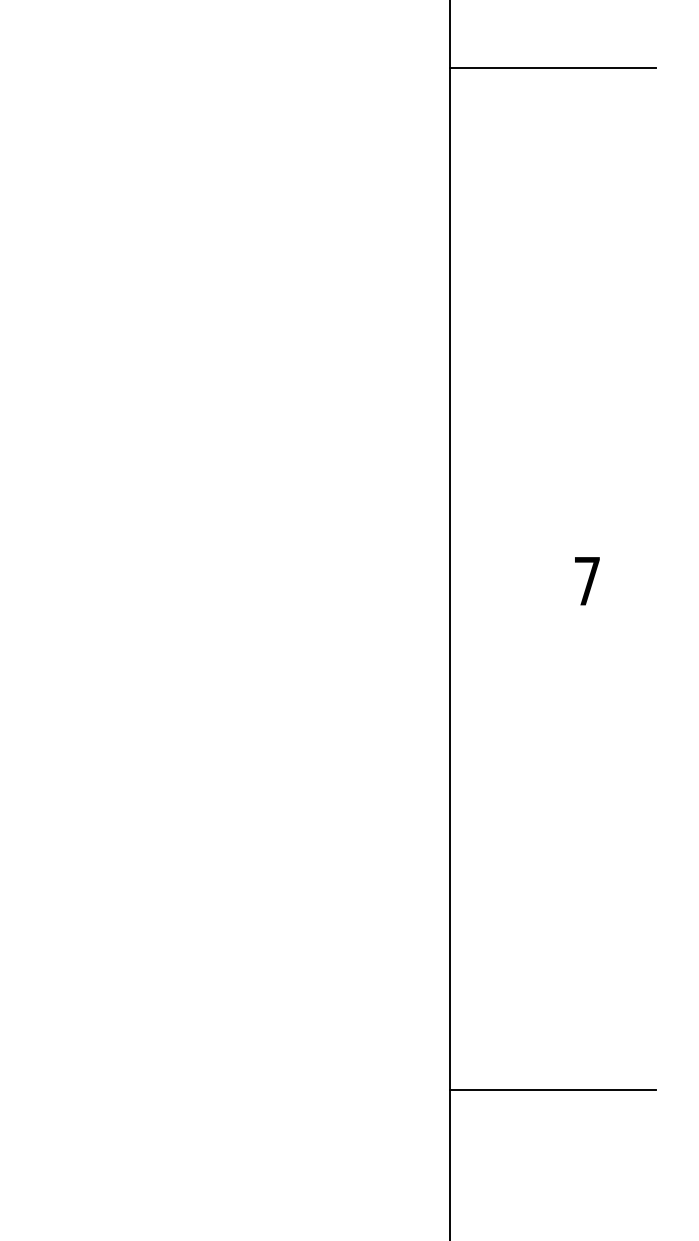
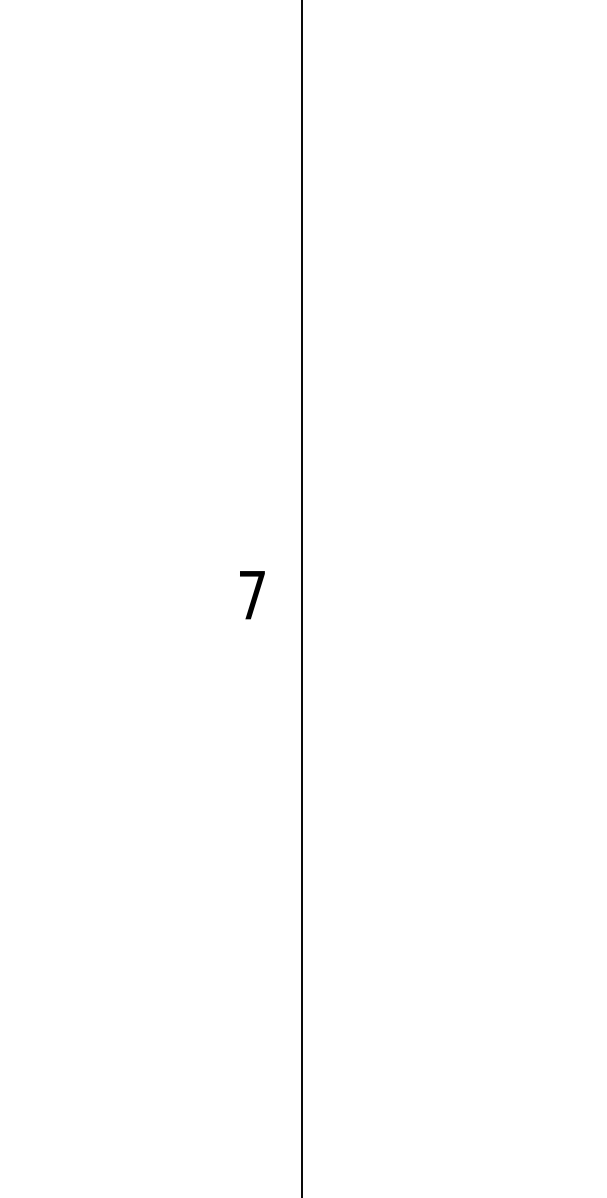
line: (552, 67) -> (404, 81), removed
text: (587, 581) -> (252, 595), moved
line: (552, 1090) -> (404, 1104), removed

